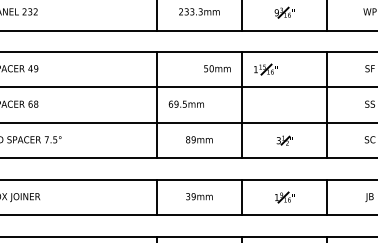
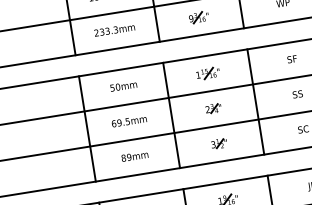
text: (217, 68) -> (123, 86), moved
part: (265, 69) -> (207, 73), moved
text: (185, 103) -> (128, 120), moved
part: (284, 105) -> (213, 109), added

